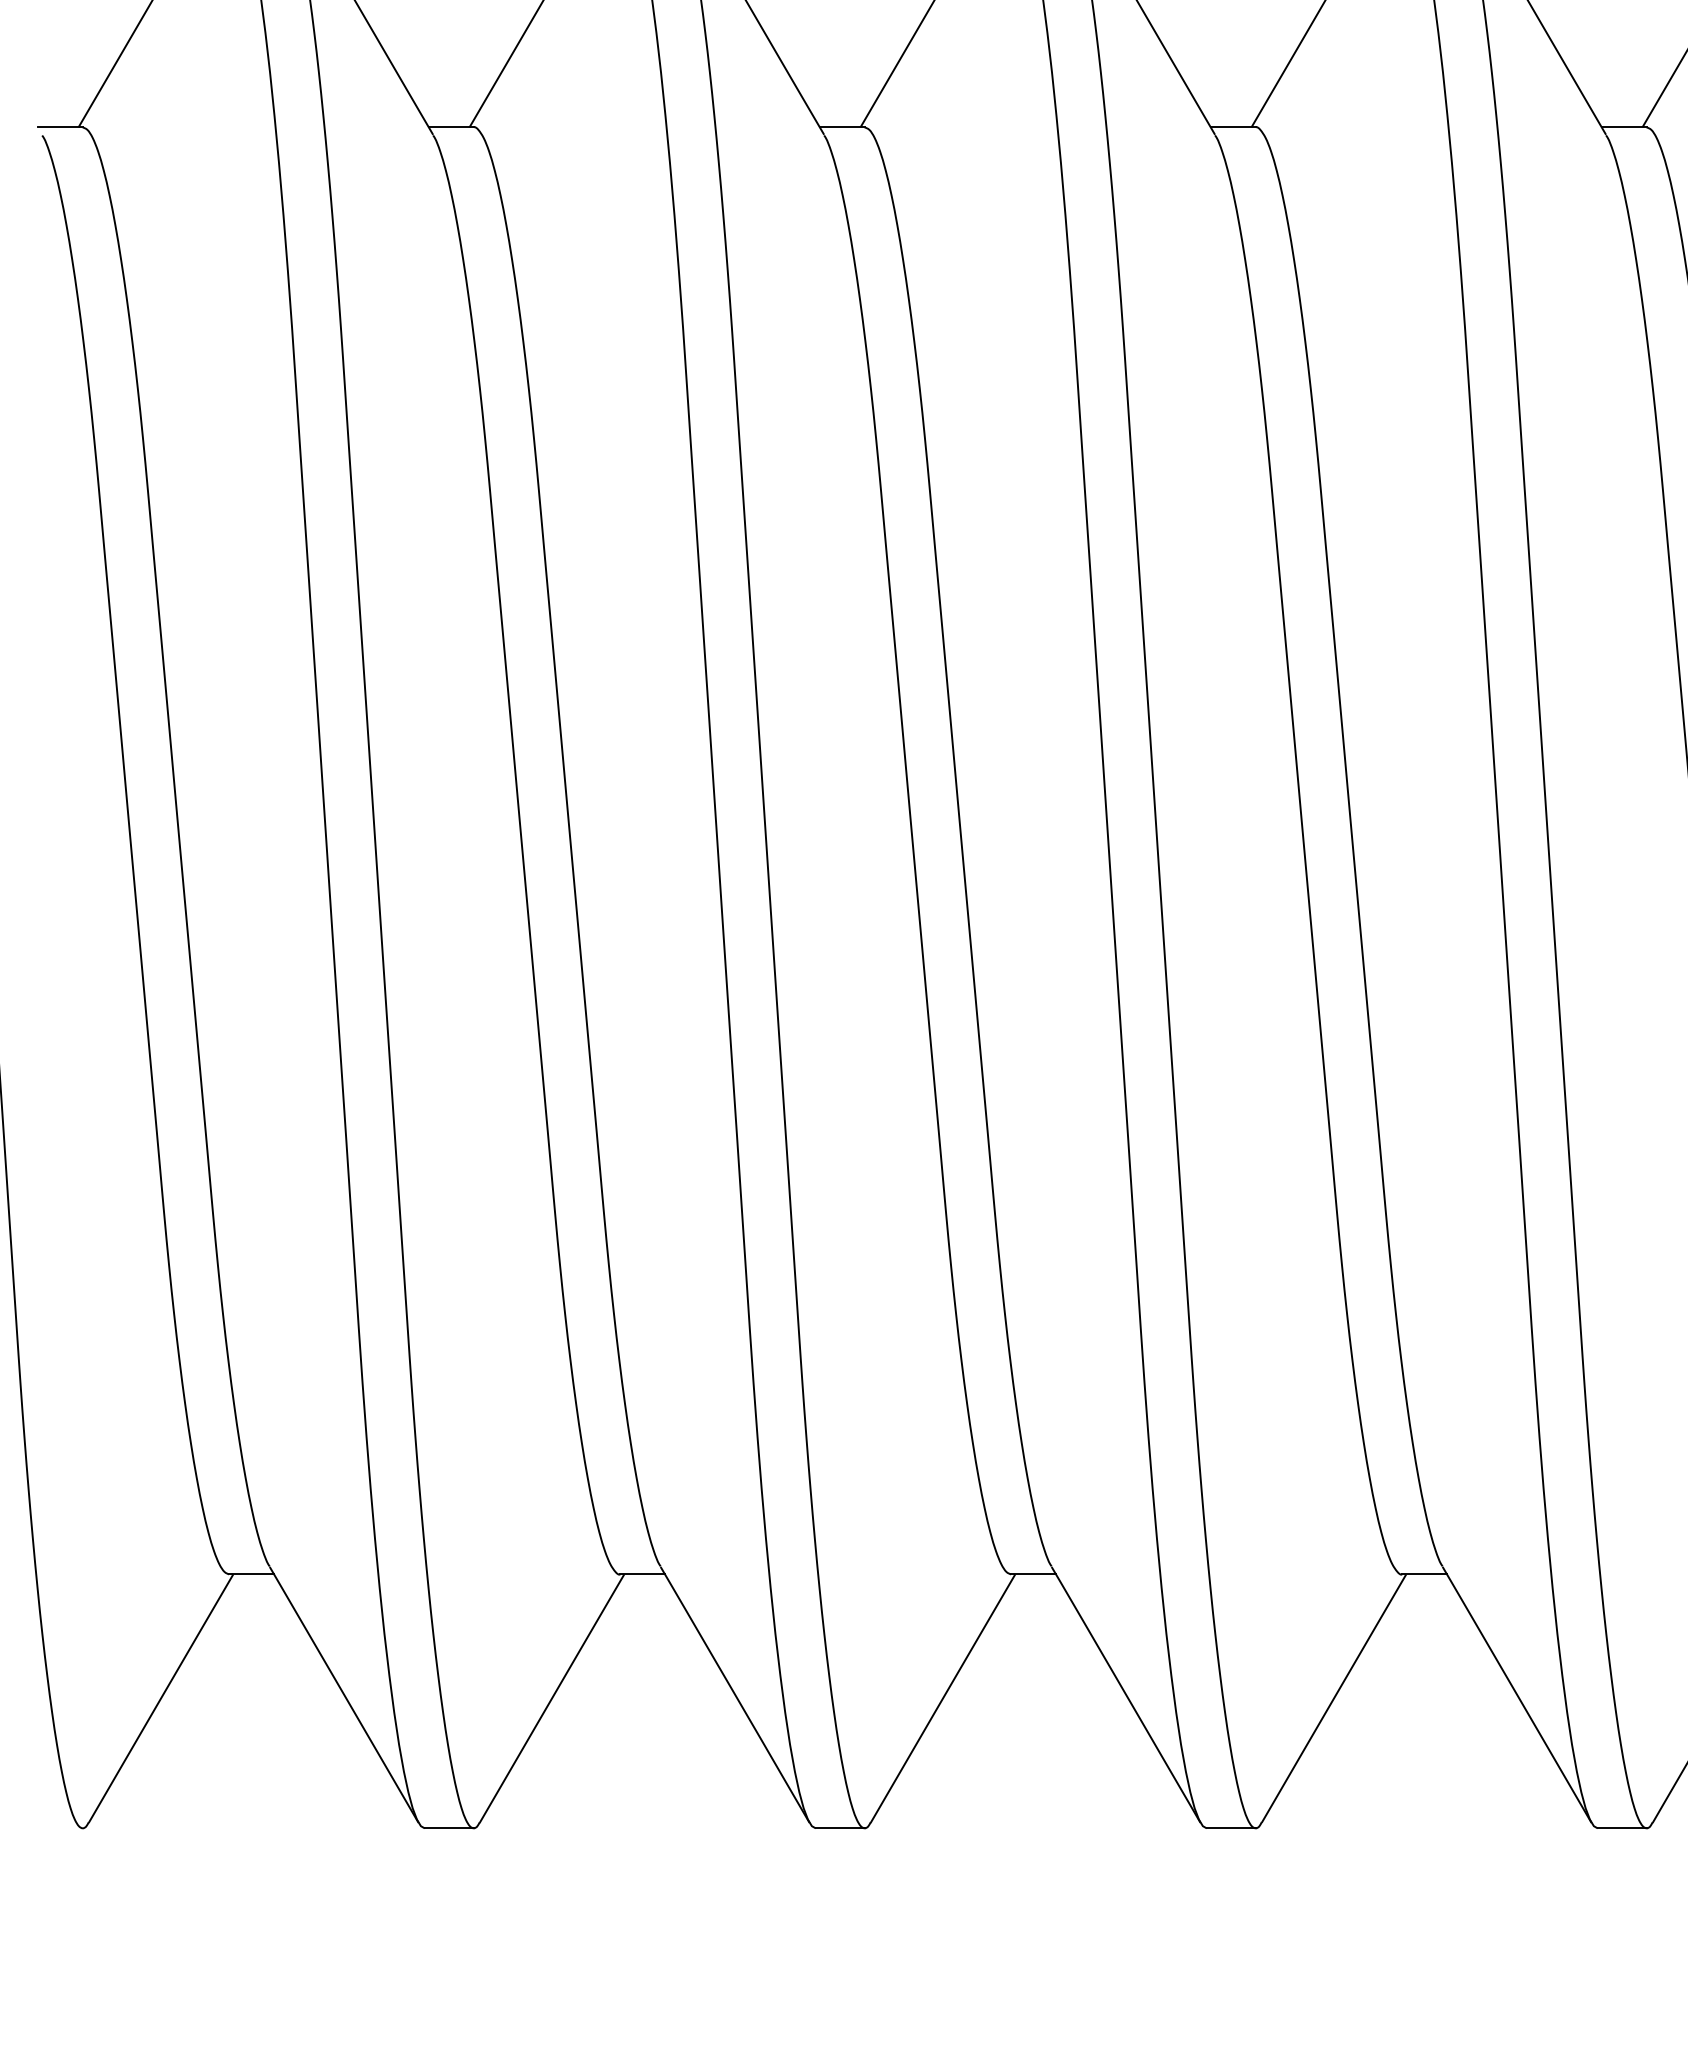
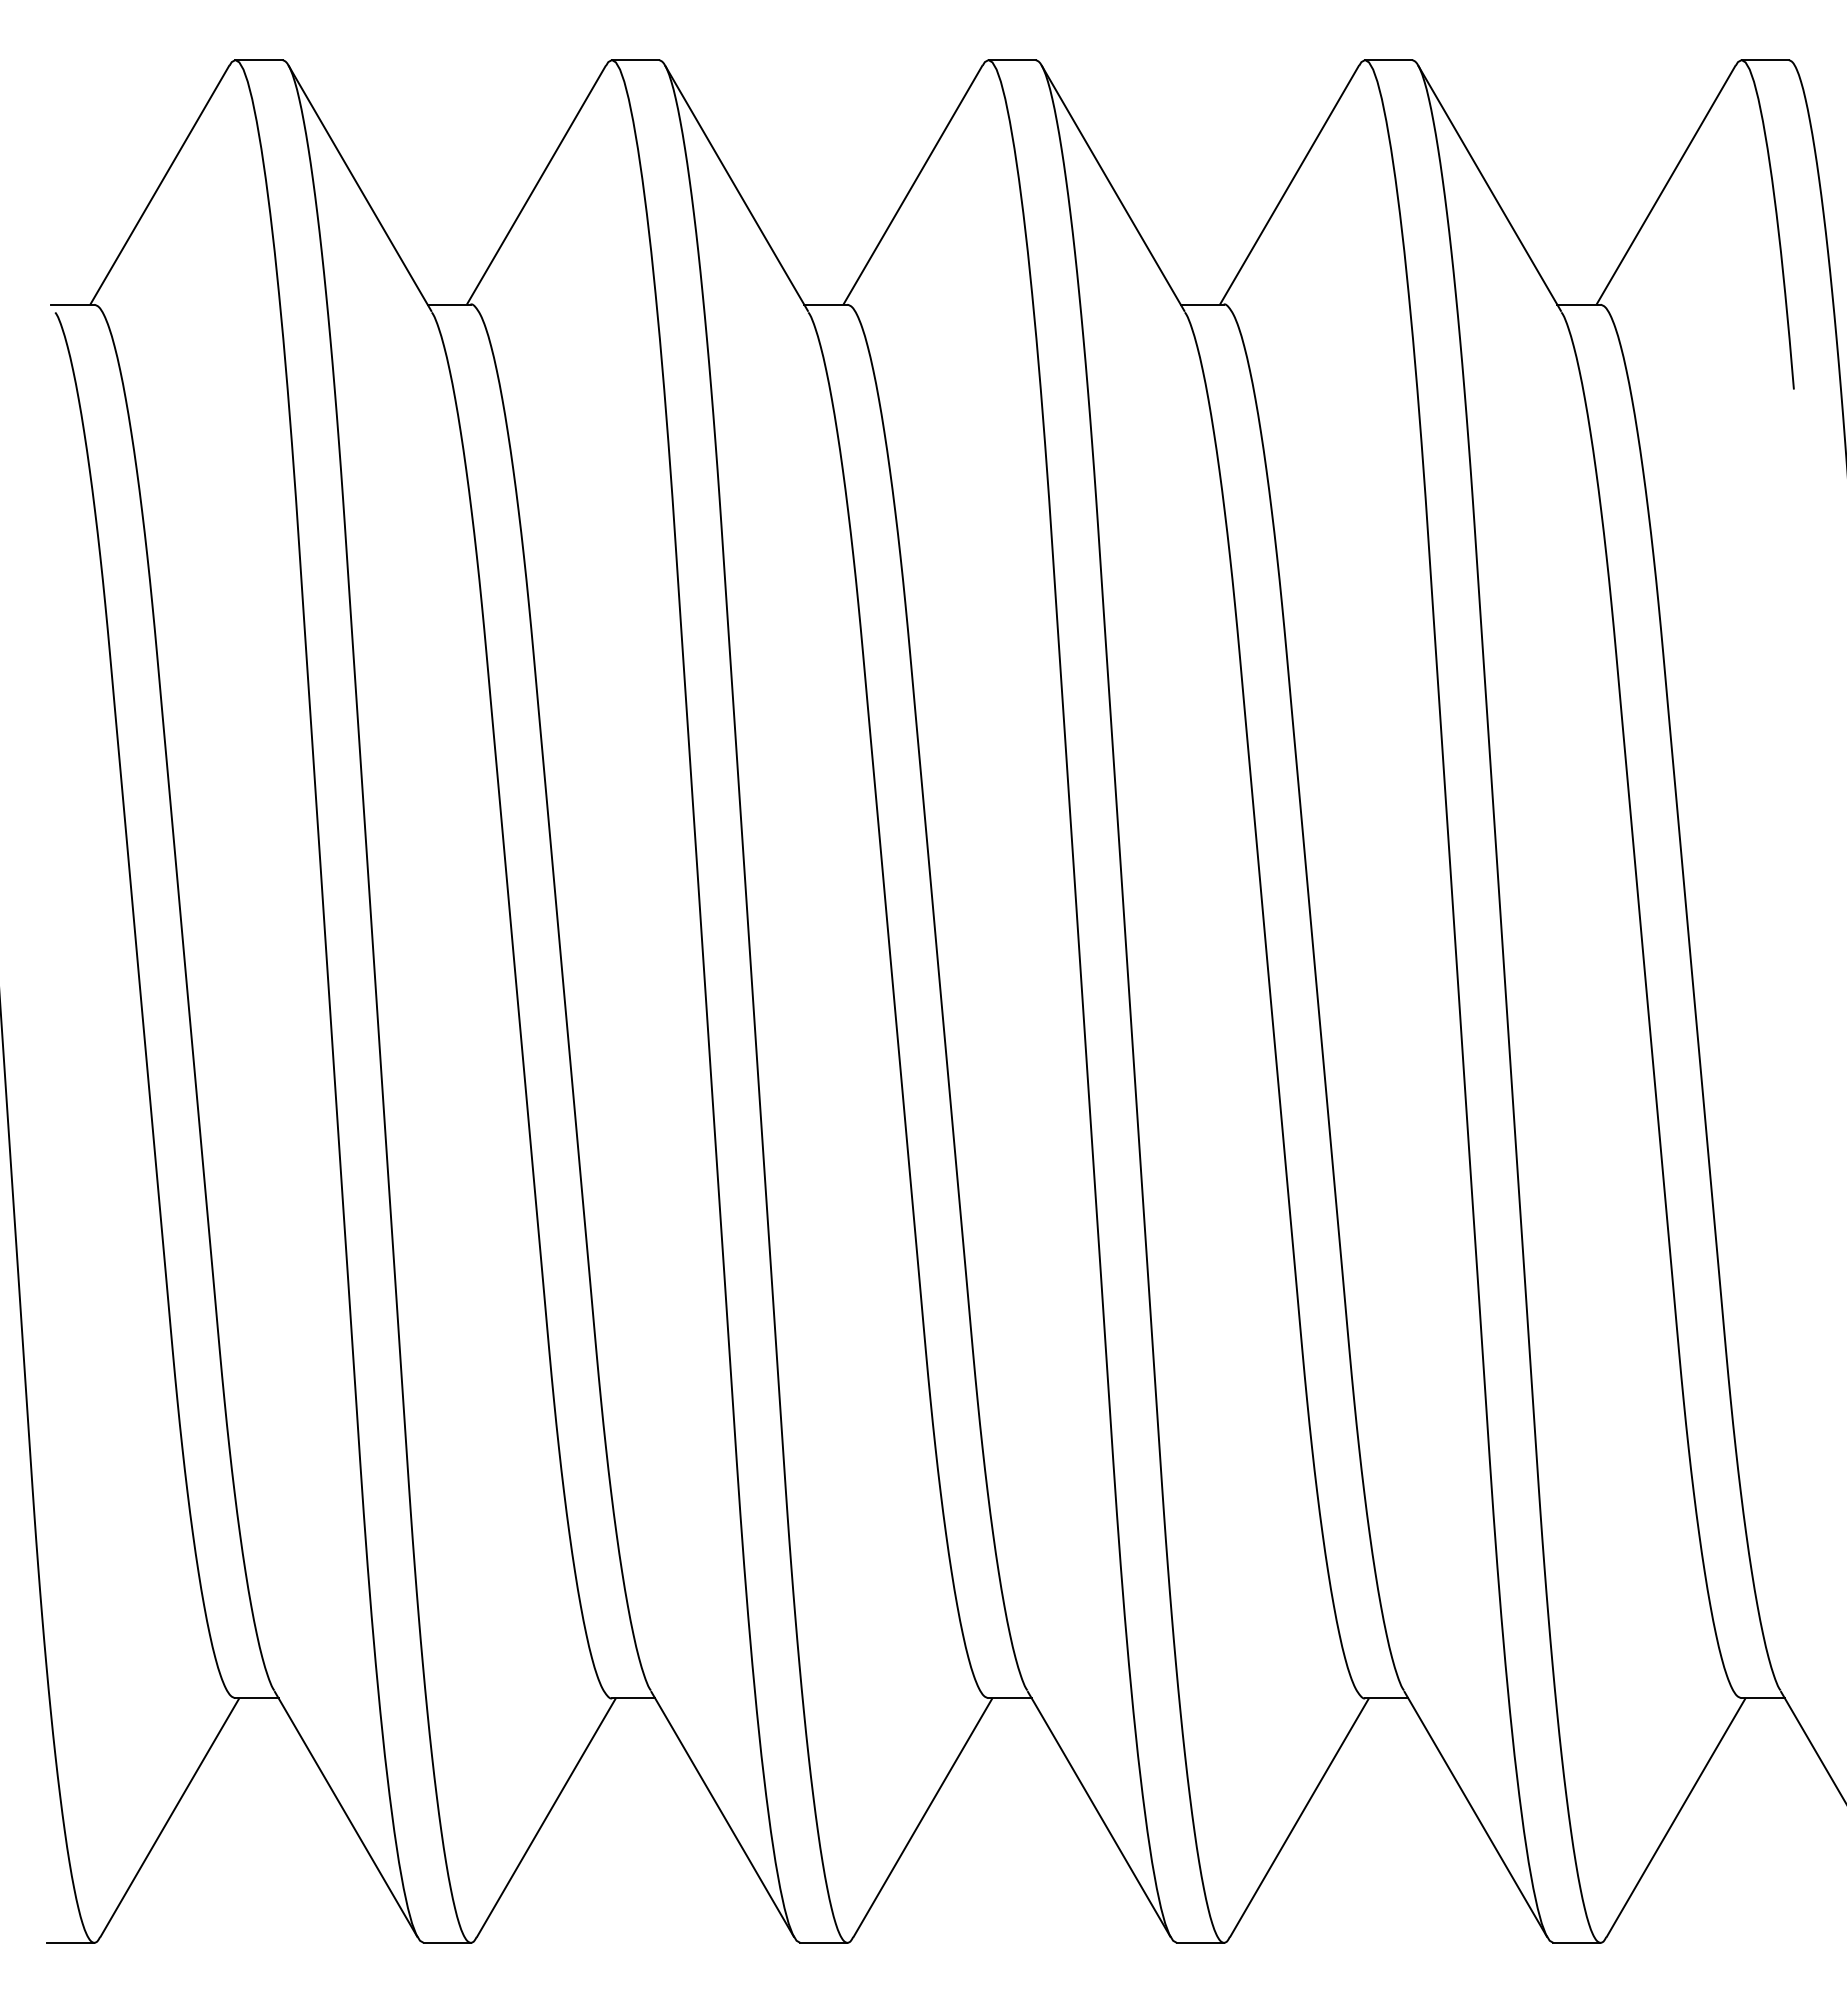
line: (58, 1827) -> (70, 1942), added

